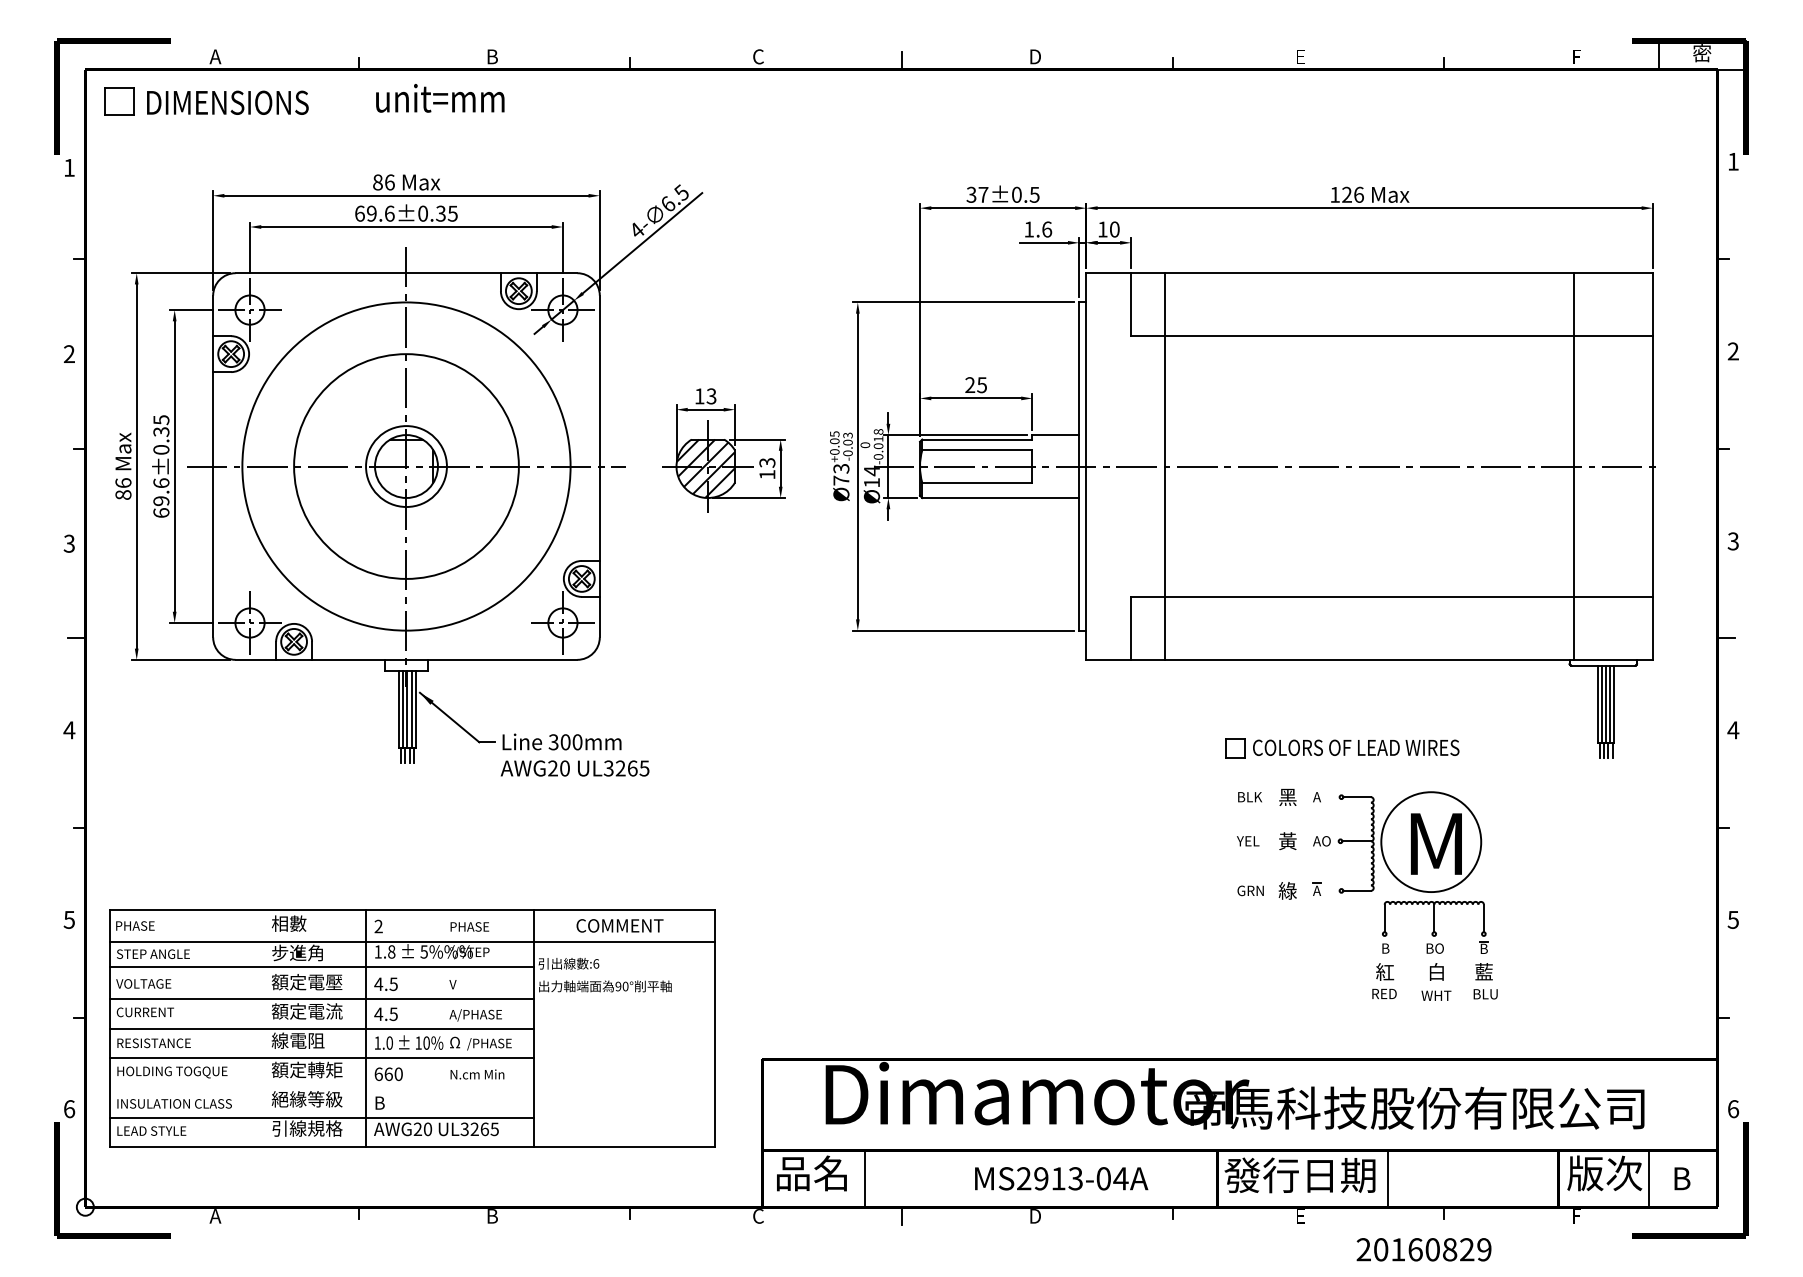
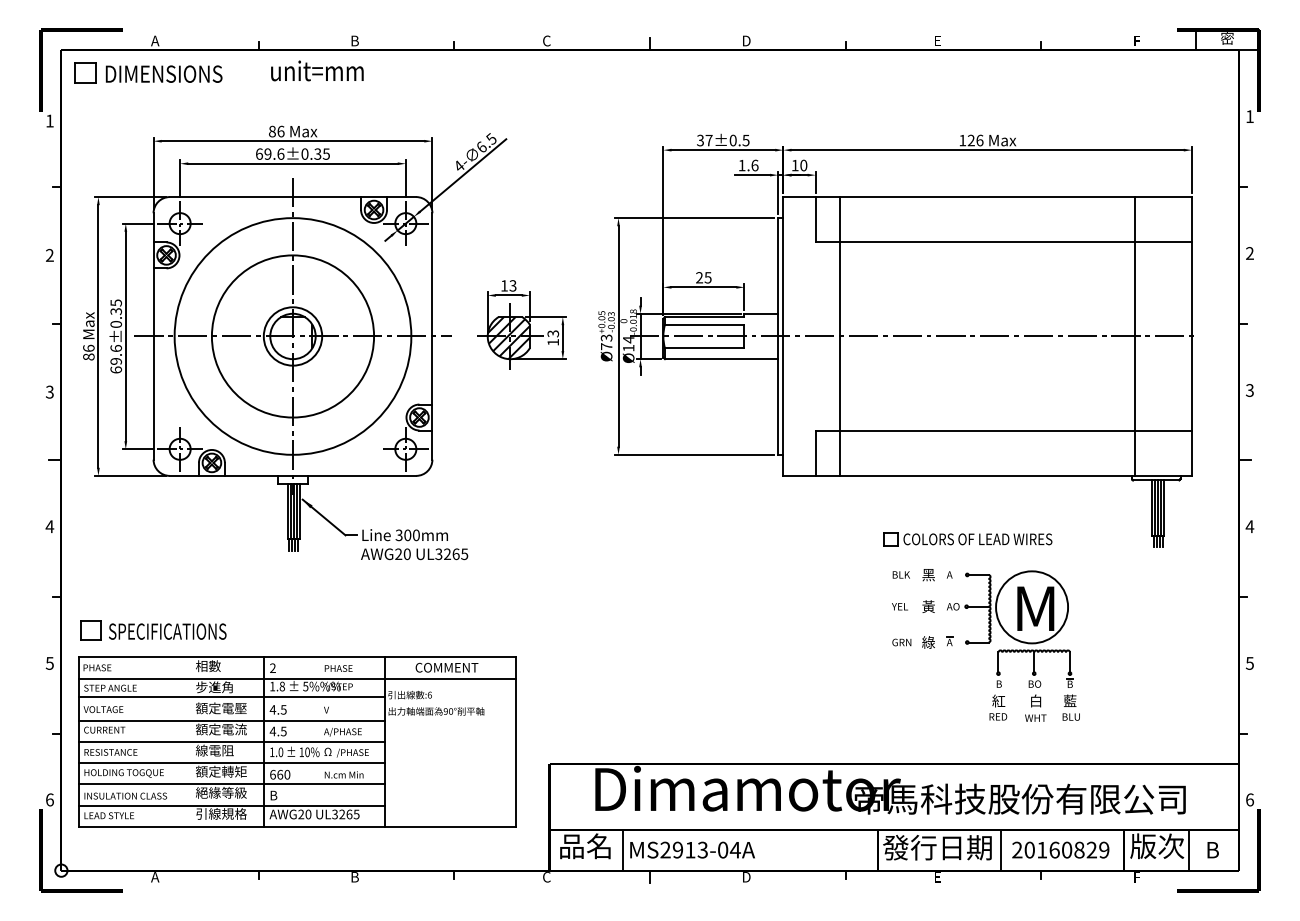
part: (213, 874) -> (153, 630), added
line: (321, 1086) -> (231, 783), added
text: (1061, 1178) -> (692, 849), moved
text: (1423, 1249) -> (1060, 849), moved

